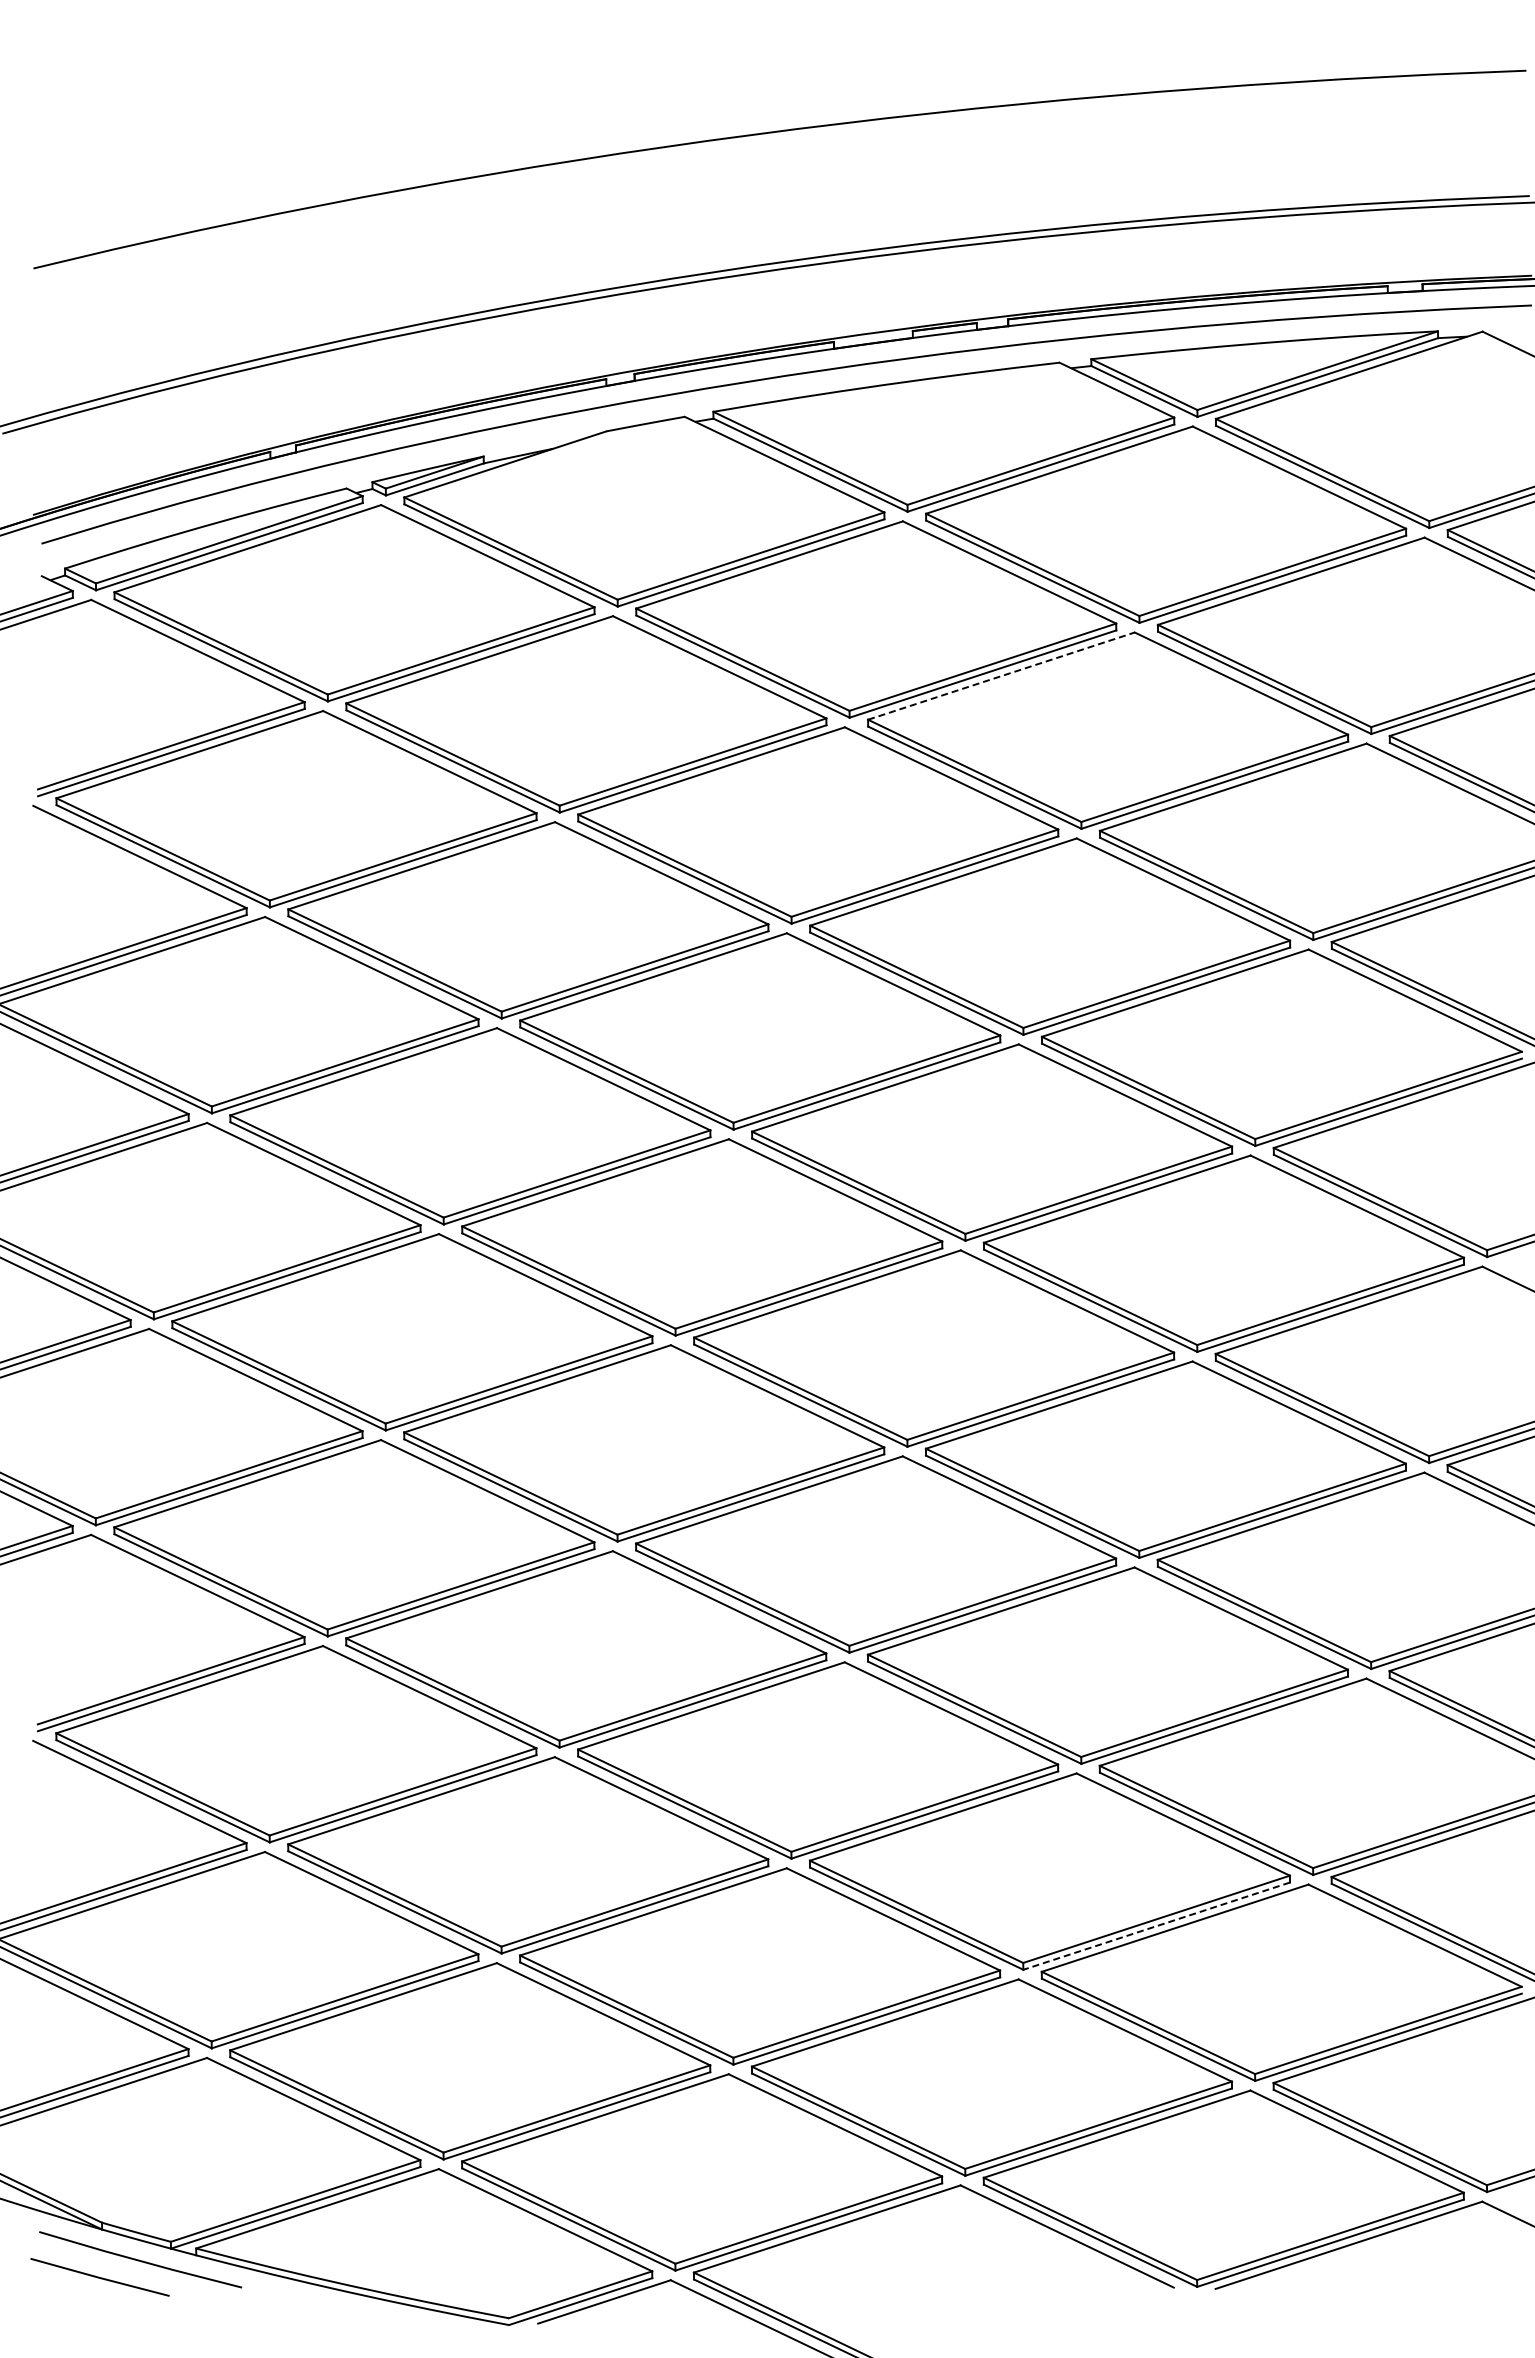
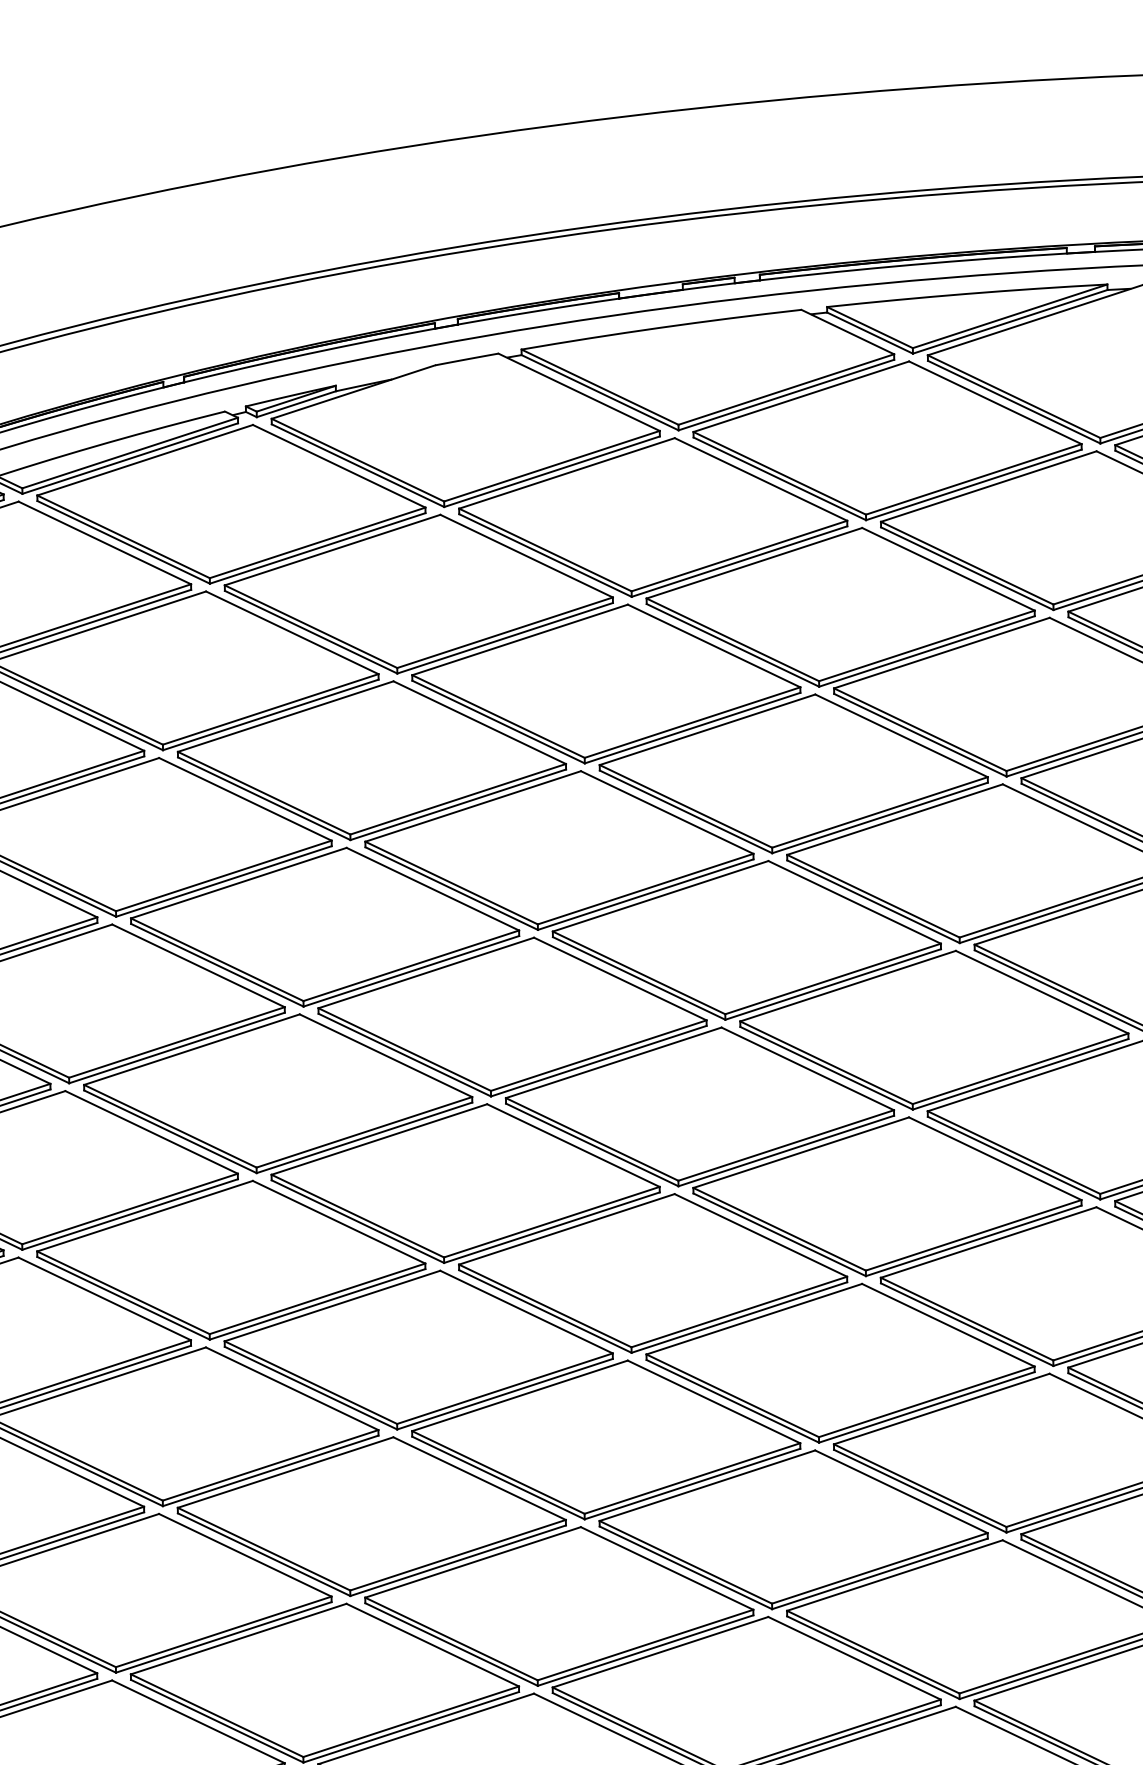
line: (1001, 675) -> (754, 562), dashed -> solid
line: (1156, 1926) -> (879, 1574), dashed -> solid

